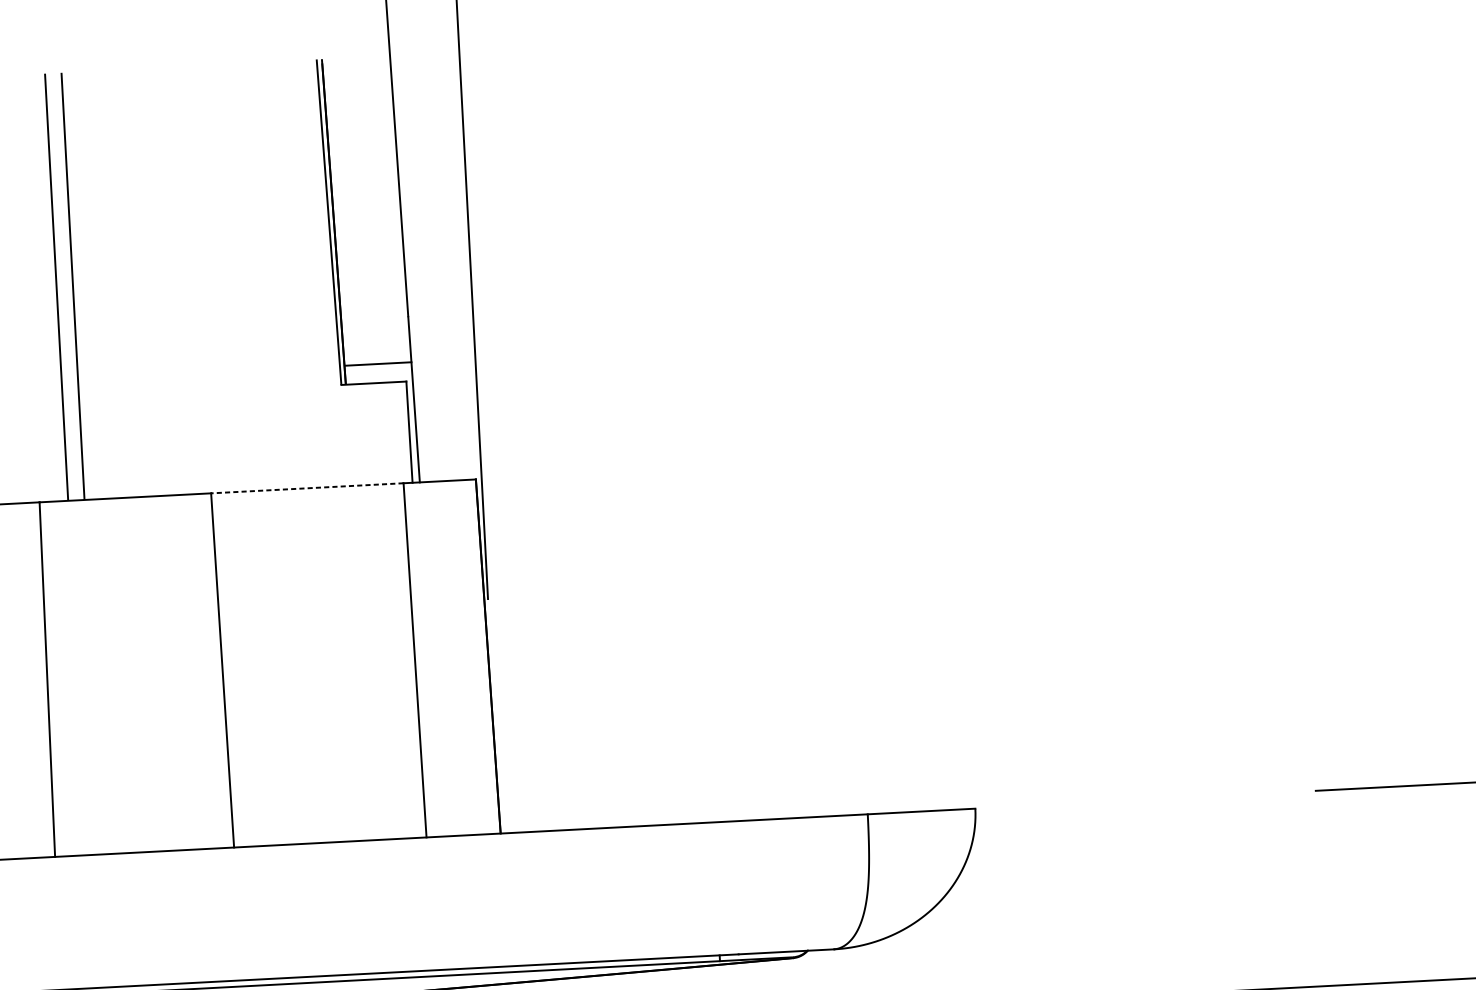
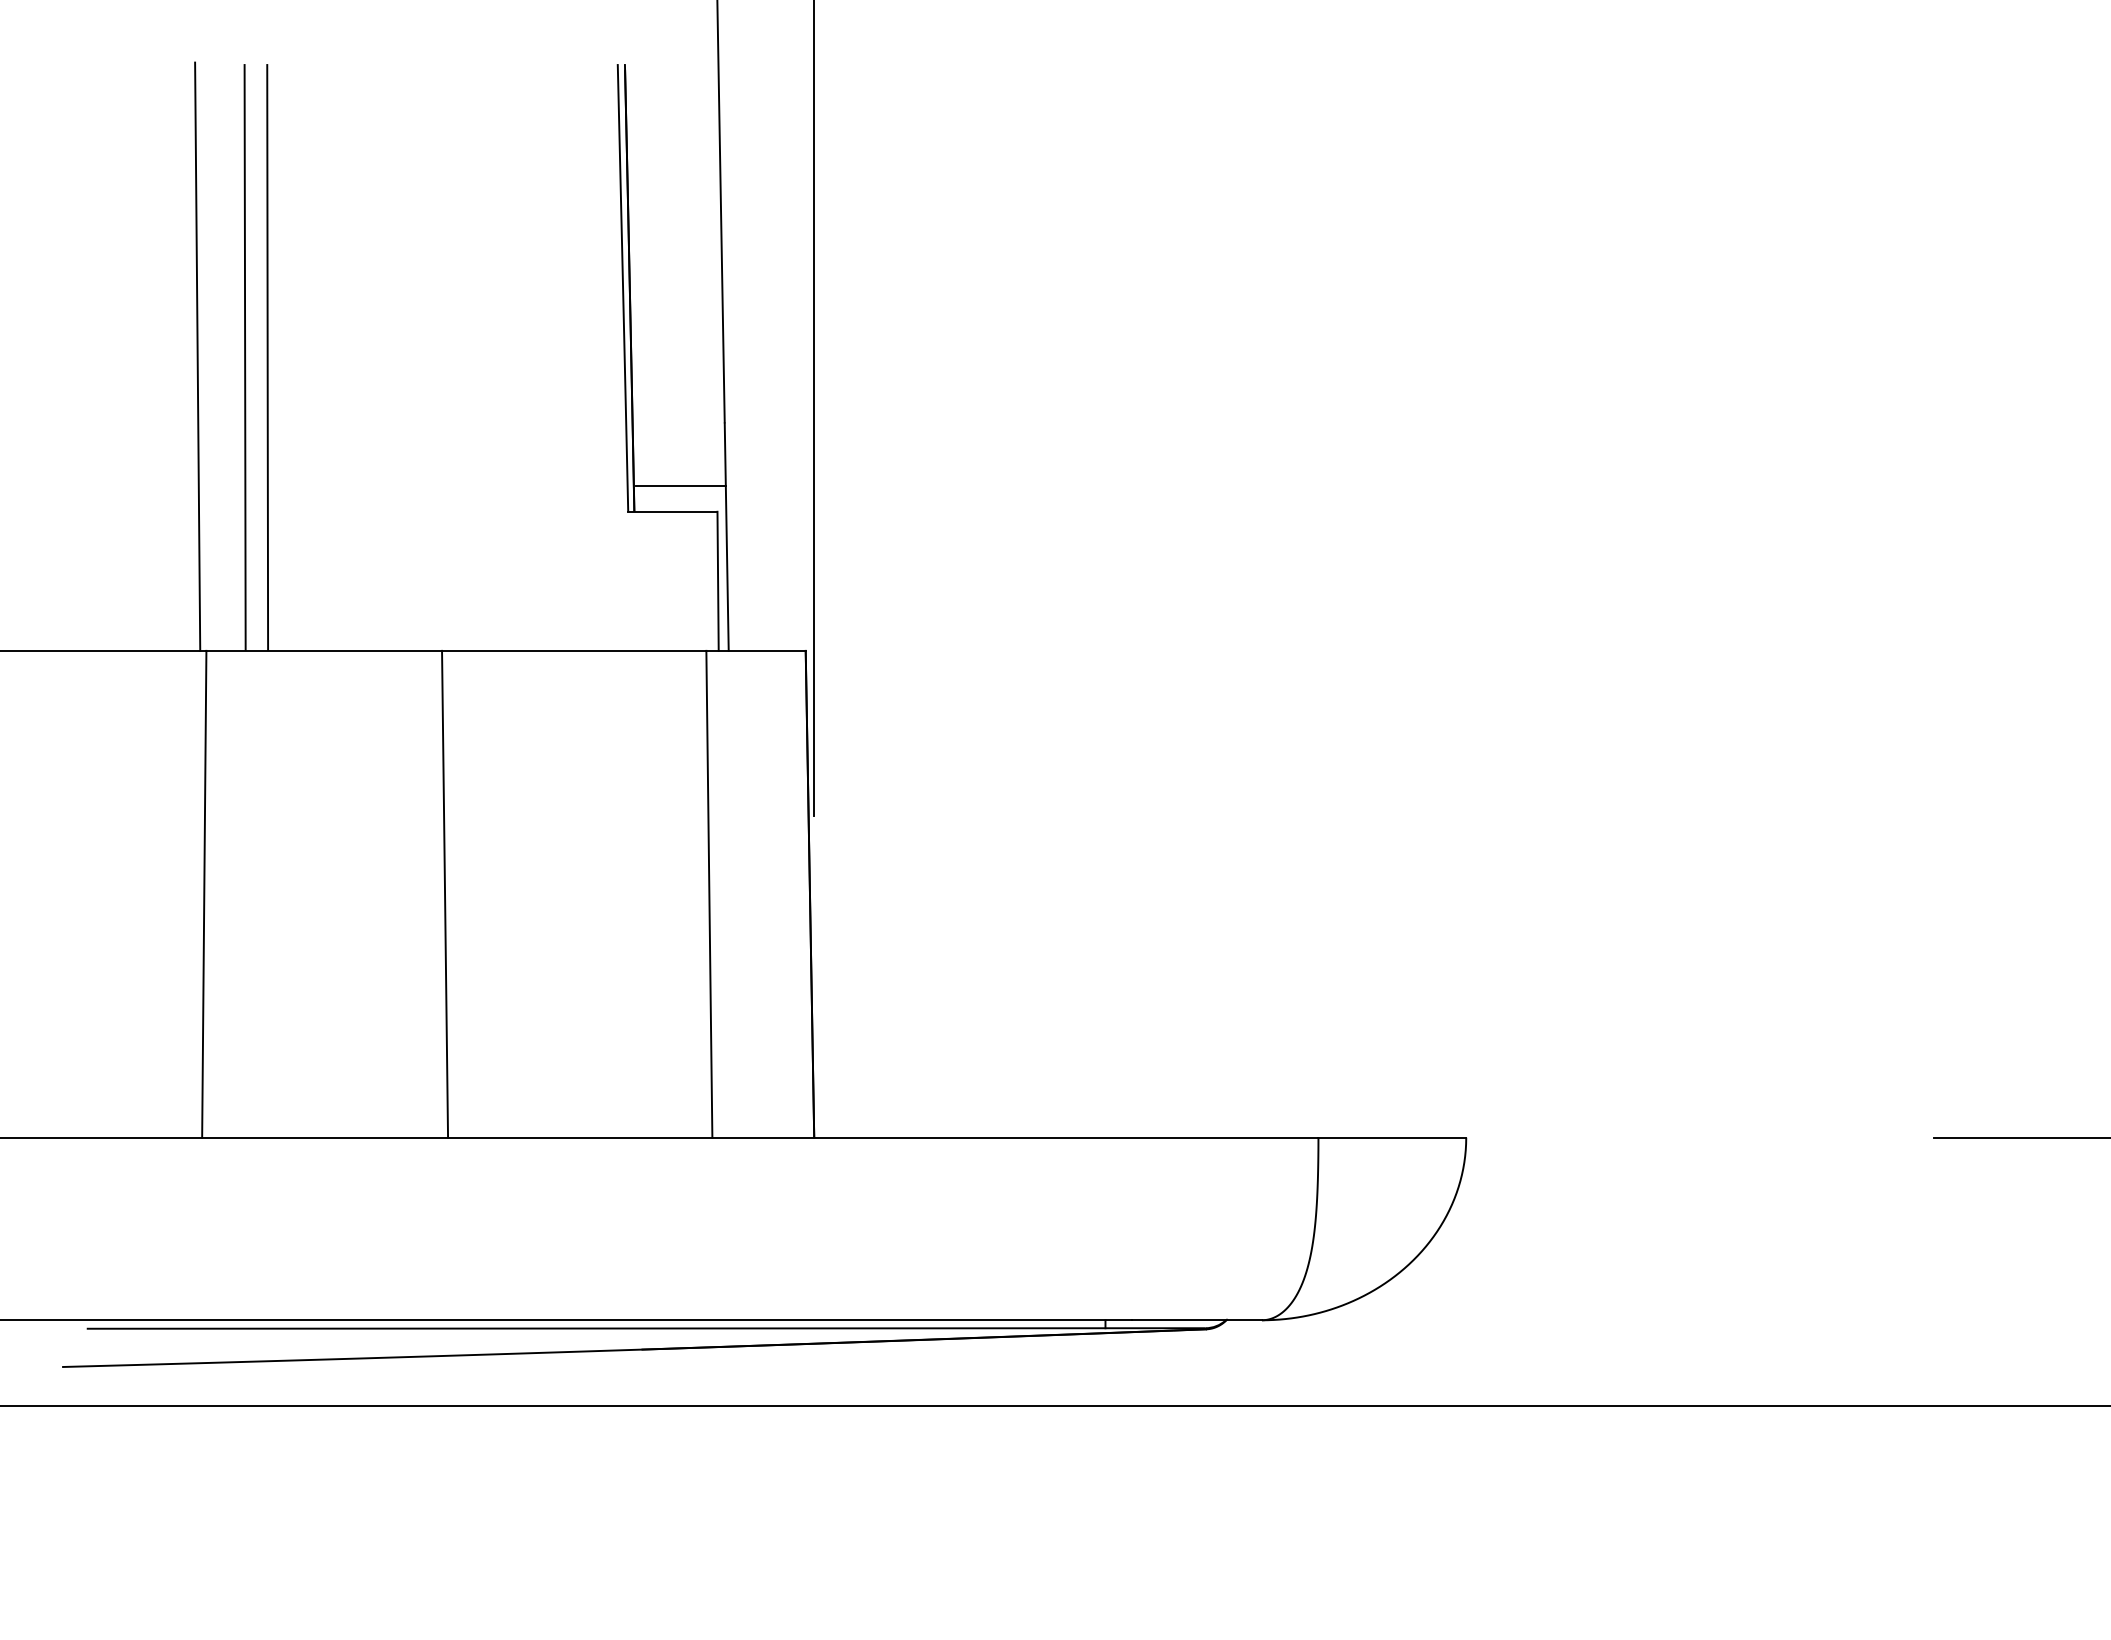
line: (21, 288) -> (197, 356), added
line: (306, 488) -> (573, 650), dashed -> solid

